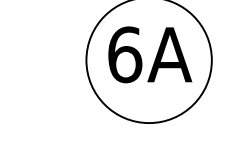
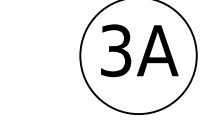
text: (125, 54) -> (116, 50), 6A -> 3A

